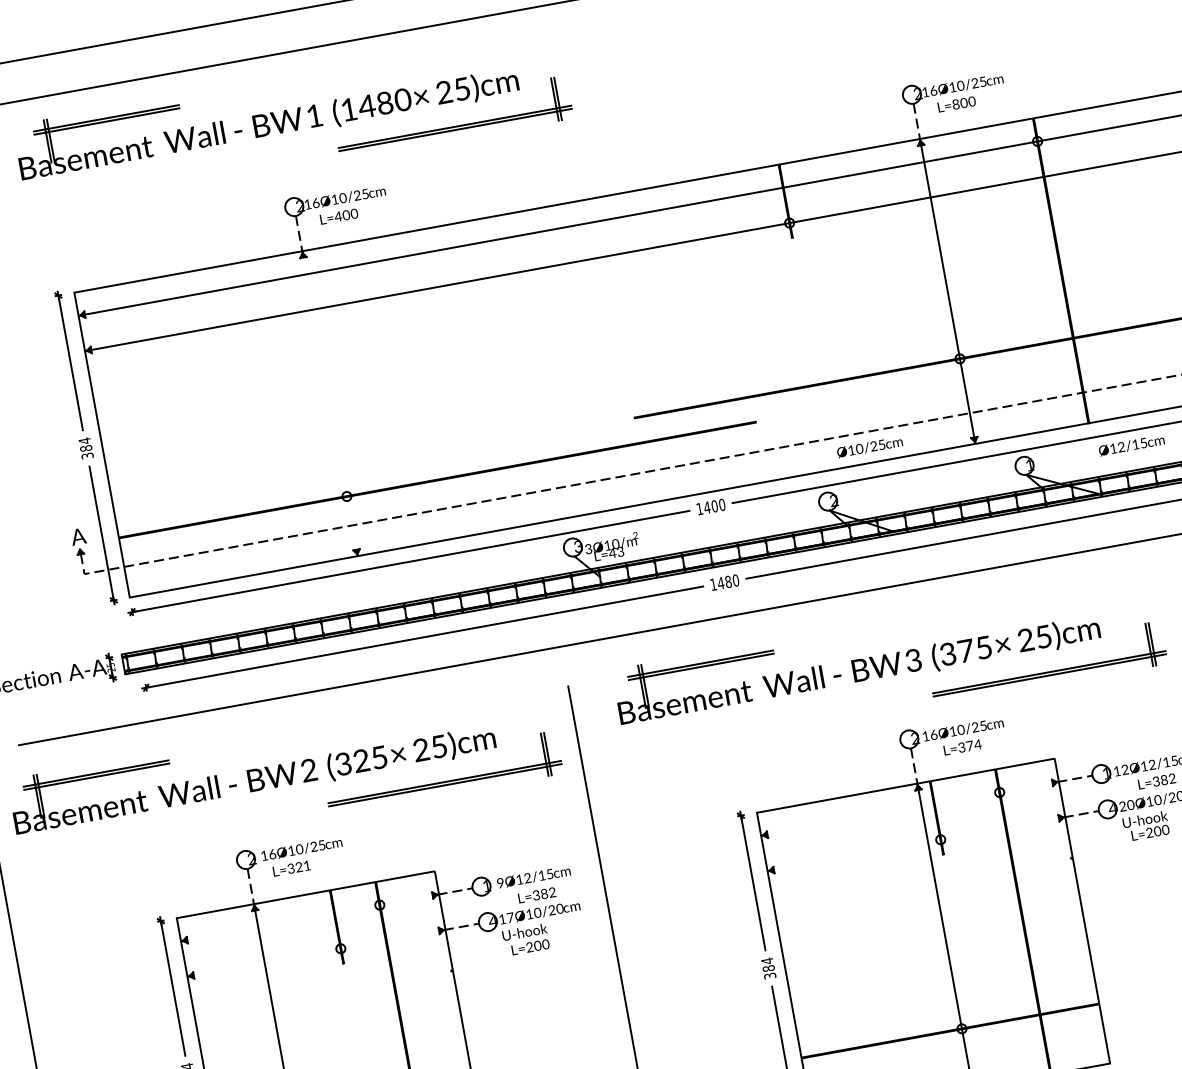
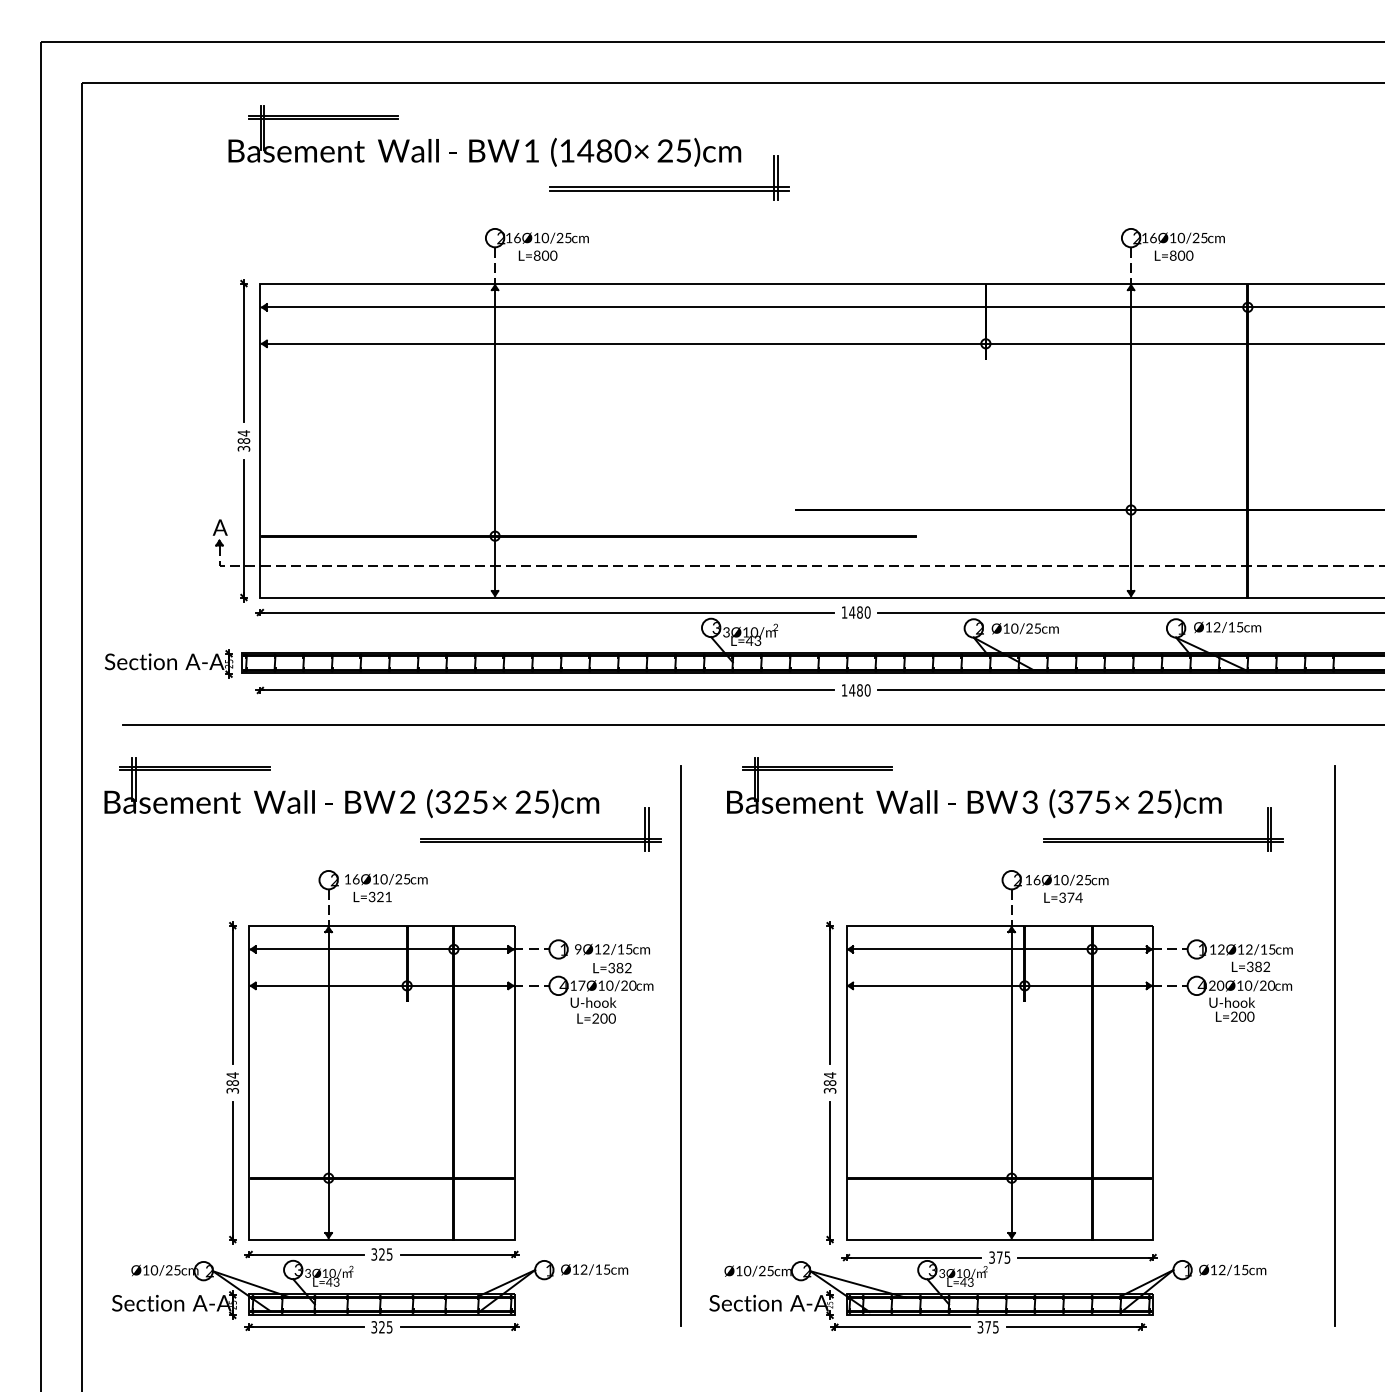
text: (337, 216) -> (536, 255), L=400 -> L=800
line: (330, 403) -> (495, 440), added
text: (1131, 445) -> (1227, 627), moved
text: (869, 447) -> (1024, 628), moved
text: (714, 506) -> (859, 612), 1400 -> 1480
line: (909, 808) -> (999, 949), added
line: (916, 843) -> (999, 985), added
line: (309, 917) -> (381, 949), added
line: (315, 952) -> (381, 985), added

